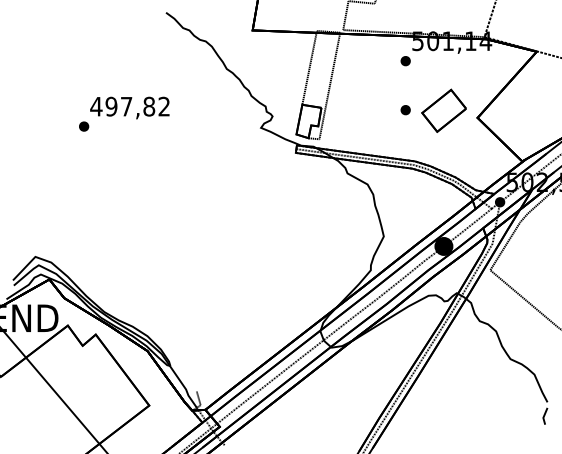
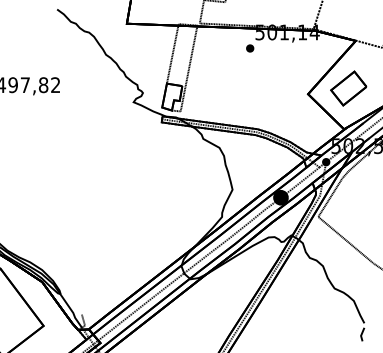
part: (405, 110) -> (250, 88), removed
part: (443, 110) -> (348, 88), moved

